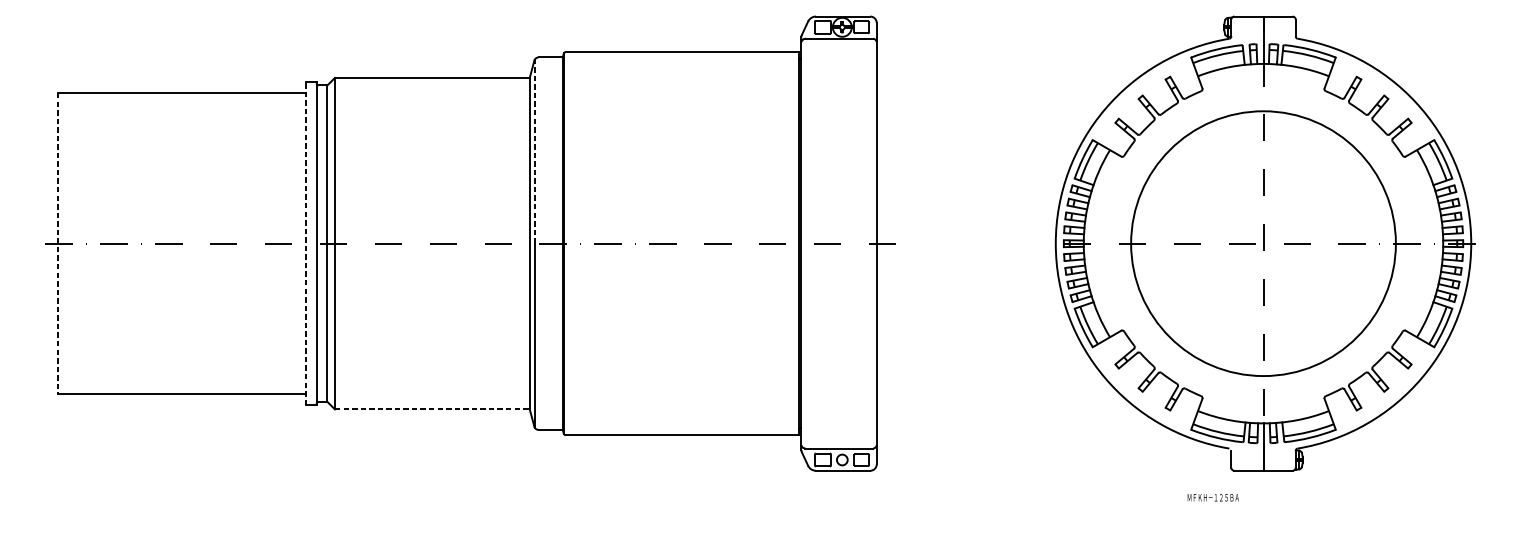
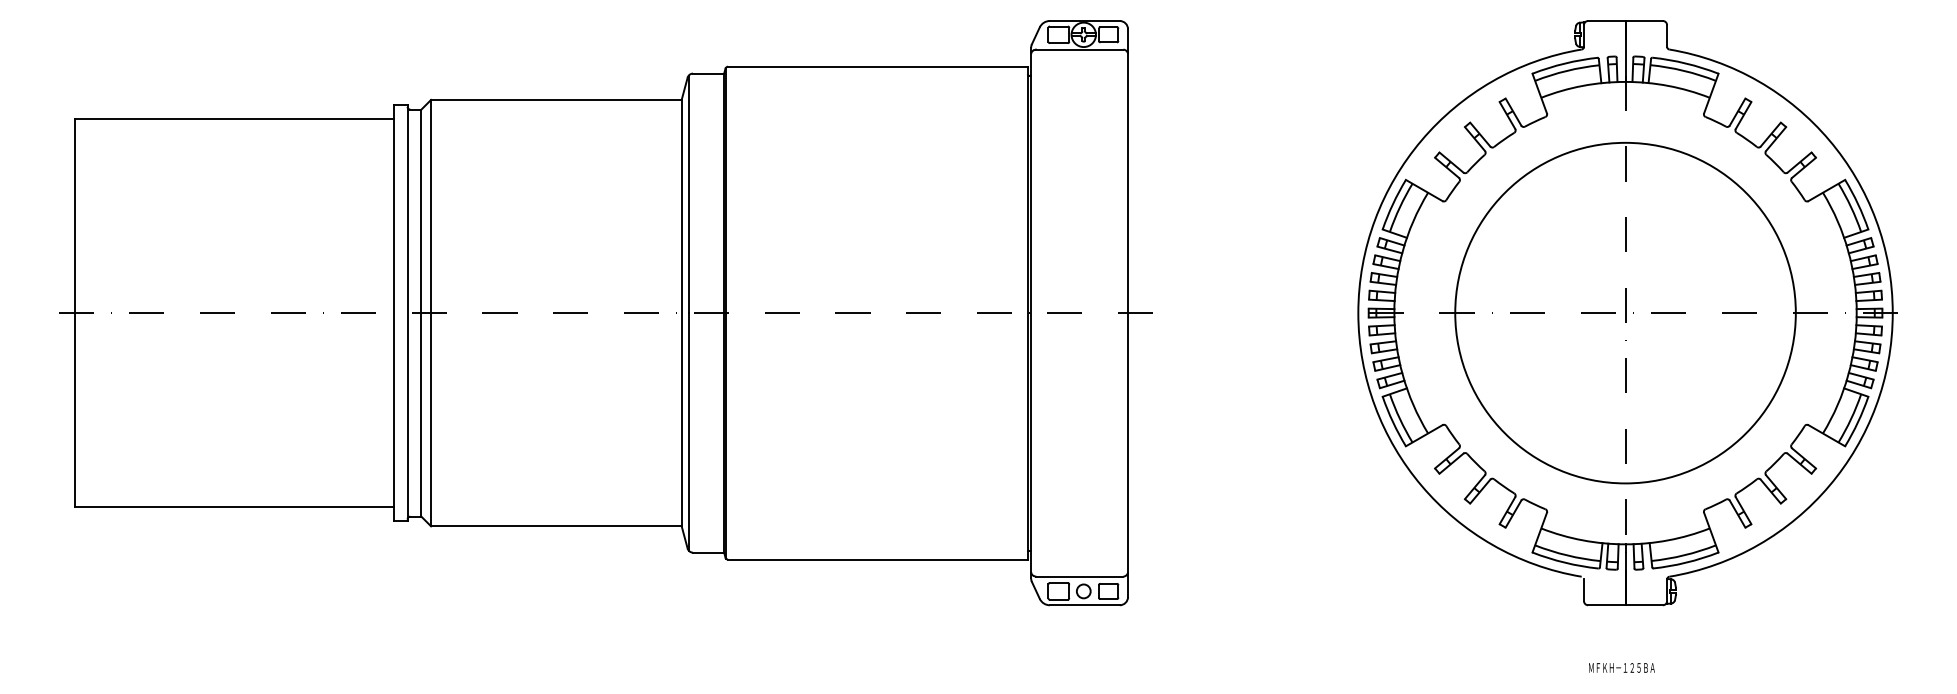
line: (535, 151) -> (688, 194), dashed -> solid
line: (58, 243) -> (75, 313), dashed -> solid
line: (305, 243) -> (393, 313), dashed -> solid
line: (432, 409) -> (556, 526), dashed -> solid
text: (1212, 497) -> (1621, 667), moved

